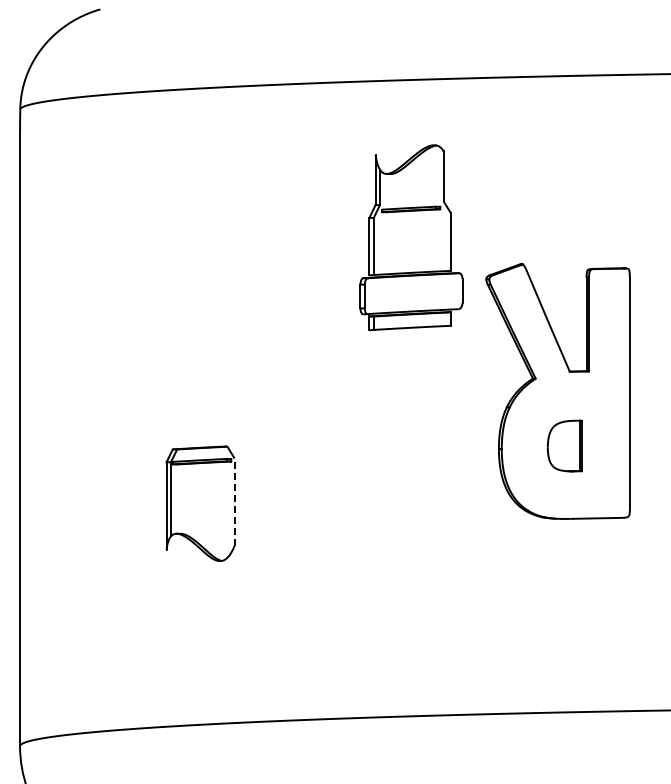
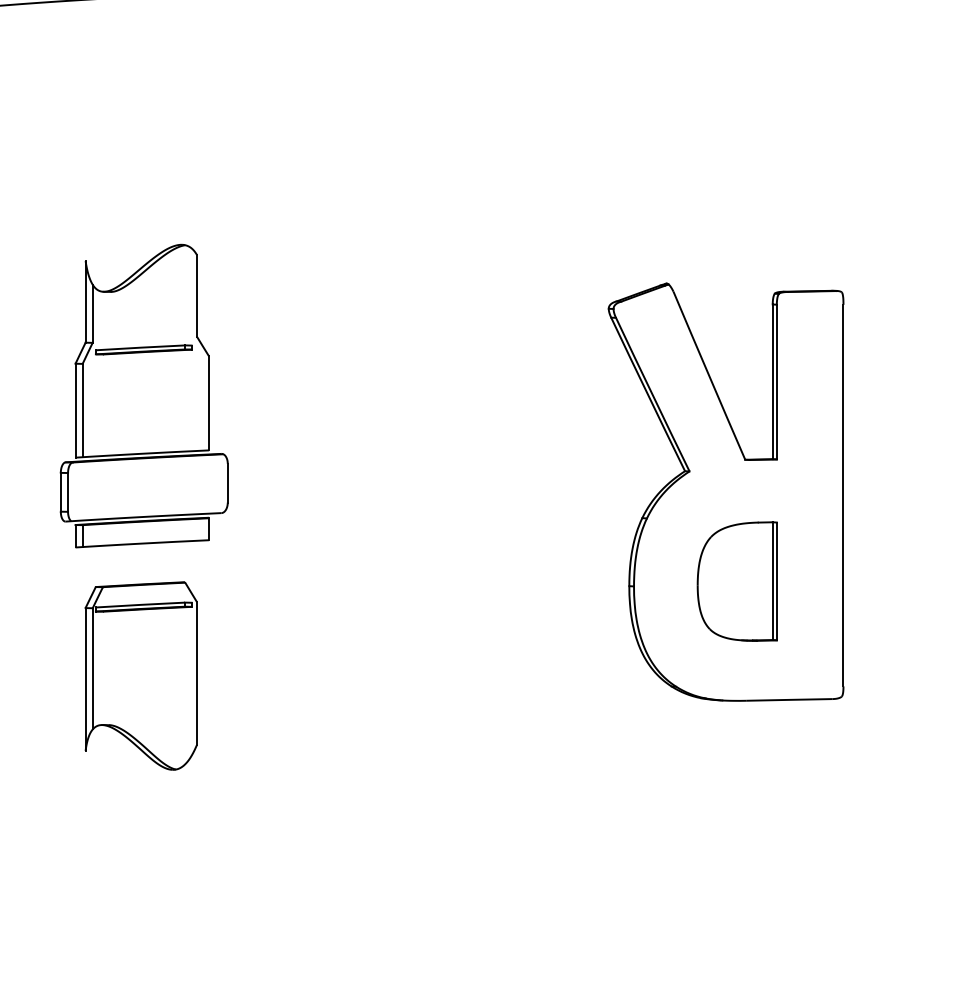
part: (411, 237) -> (144, 395), moved
part: (564, 445) -> (736, 580), size x1.43
line: (234, 502) -> (196, 673), dashed -> solid

